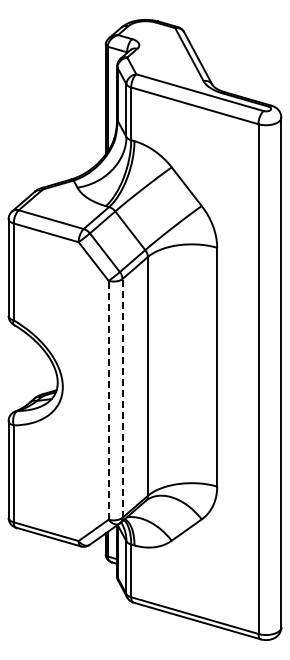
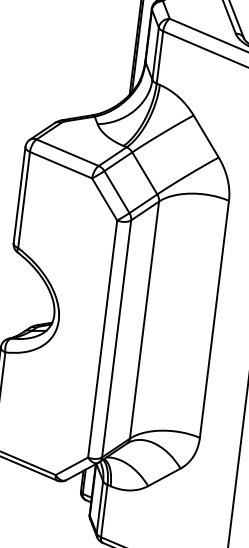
line: (122, 397) -> (116, 337), dashed -> solid
line: (108, 399) -> (102, 338), dashed -> solid

